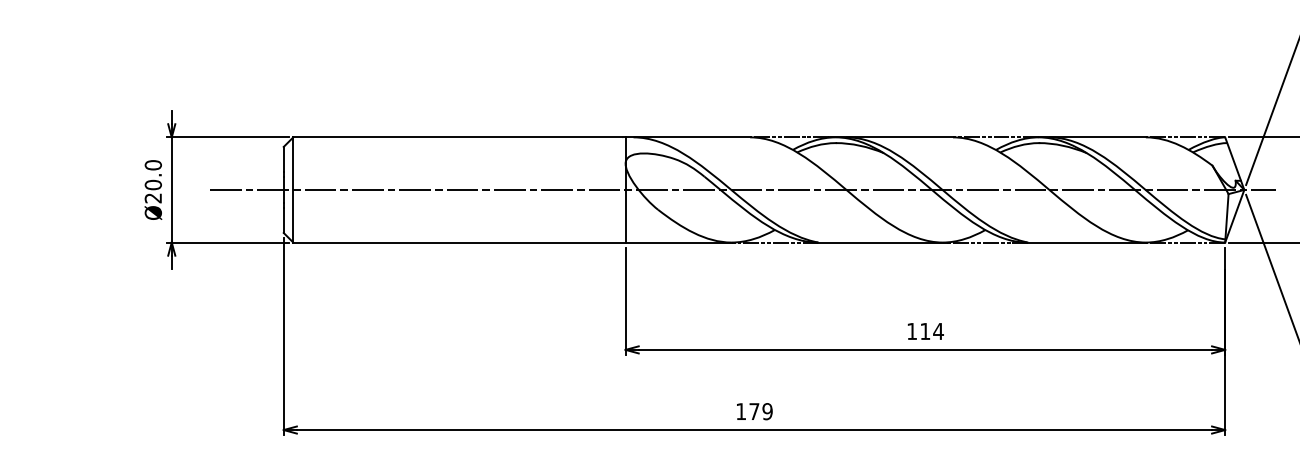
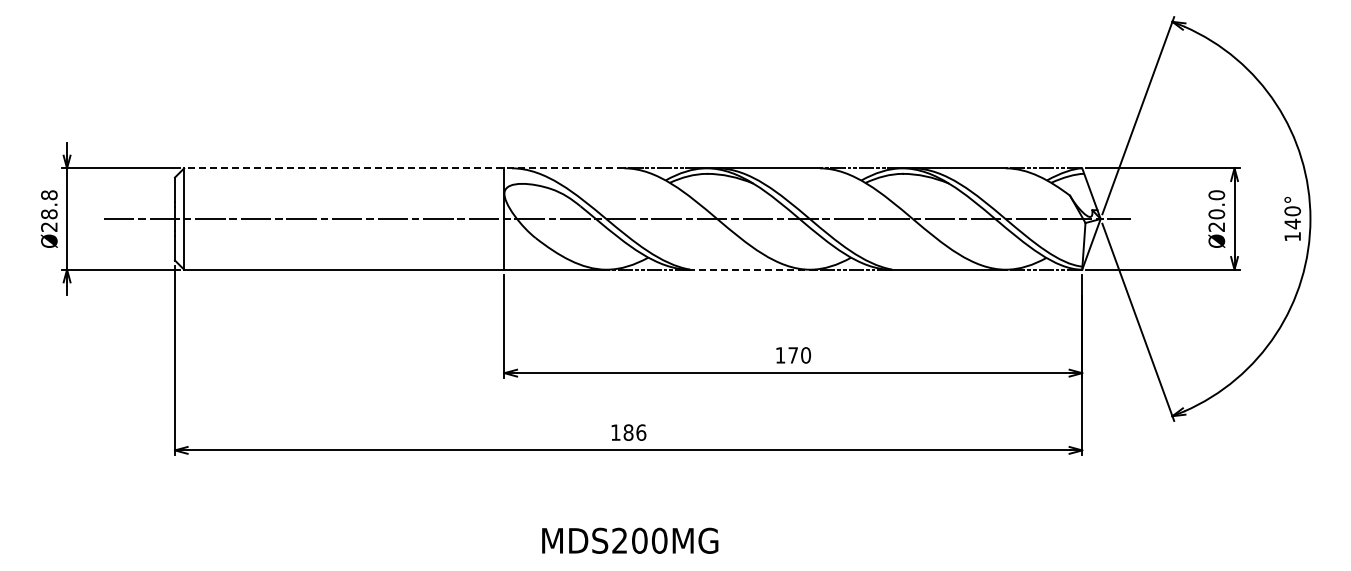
line: (520, 137) -> (403, 168), solid -> dashed
text: (153, 174) -> (49, 204), Ø20.0 -> Ø28.8
line: (884, 242) -> (753, 269), solid -> dashed
text: (931, 331) -> (799, 355), 114 -> 170
text: (760, 411) -> (634, 432), 179 -> 186

